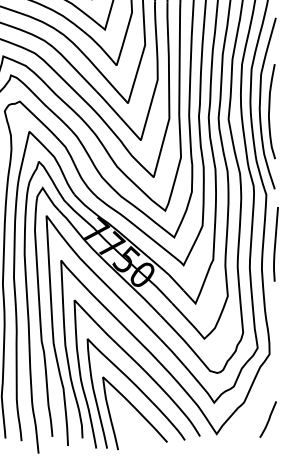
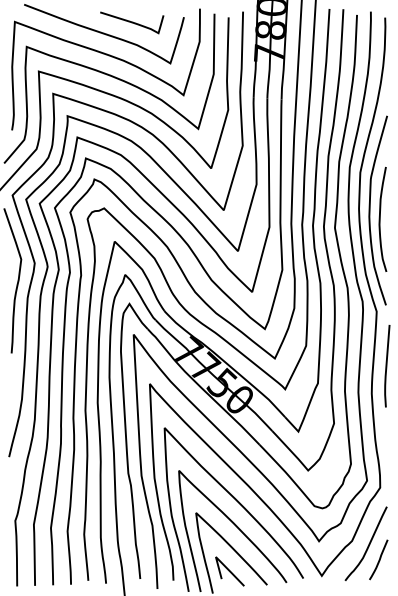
curve: (258, 404) -> (368, 543), added
line: (133, 430) -> (229, 571), added

